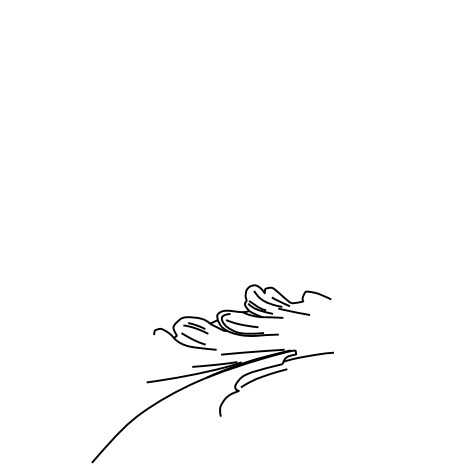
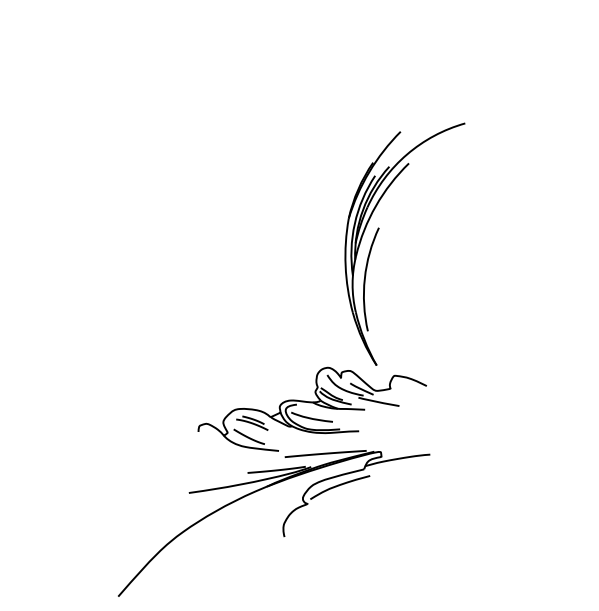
part: (292, 183) -> (376, 236), added

